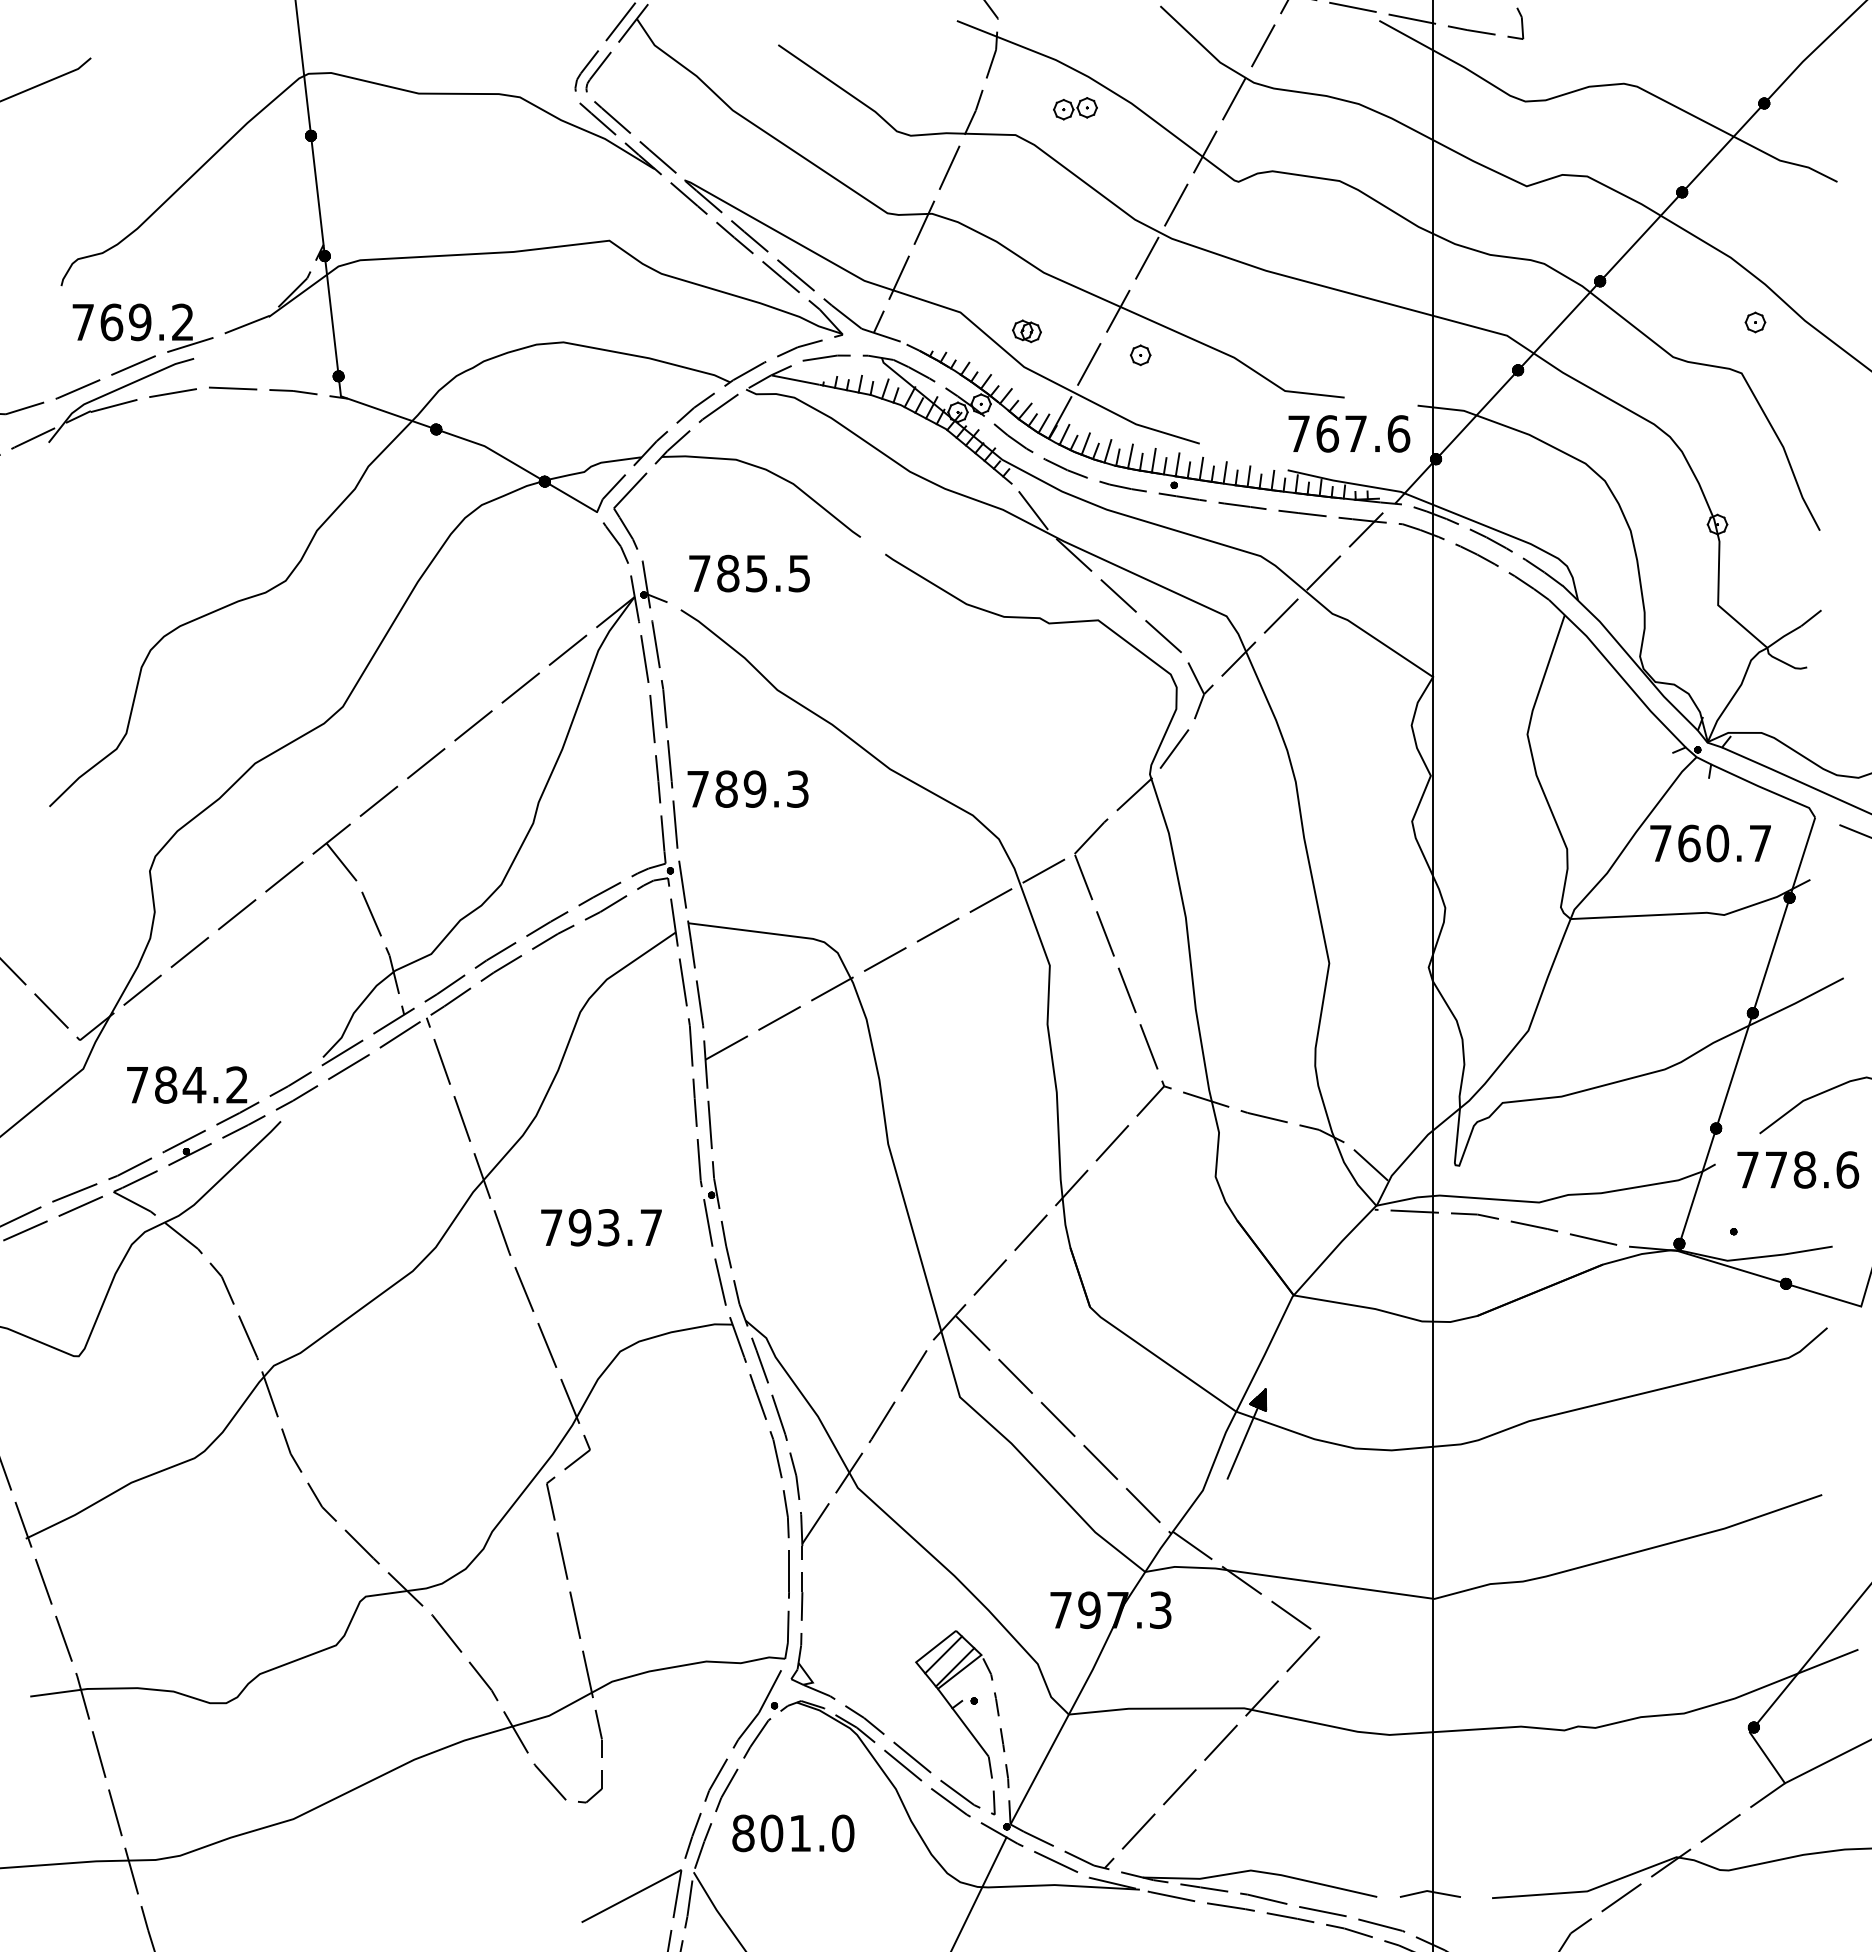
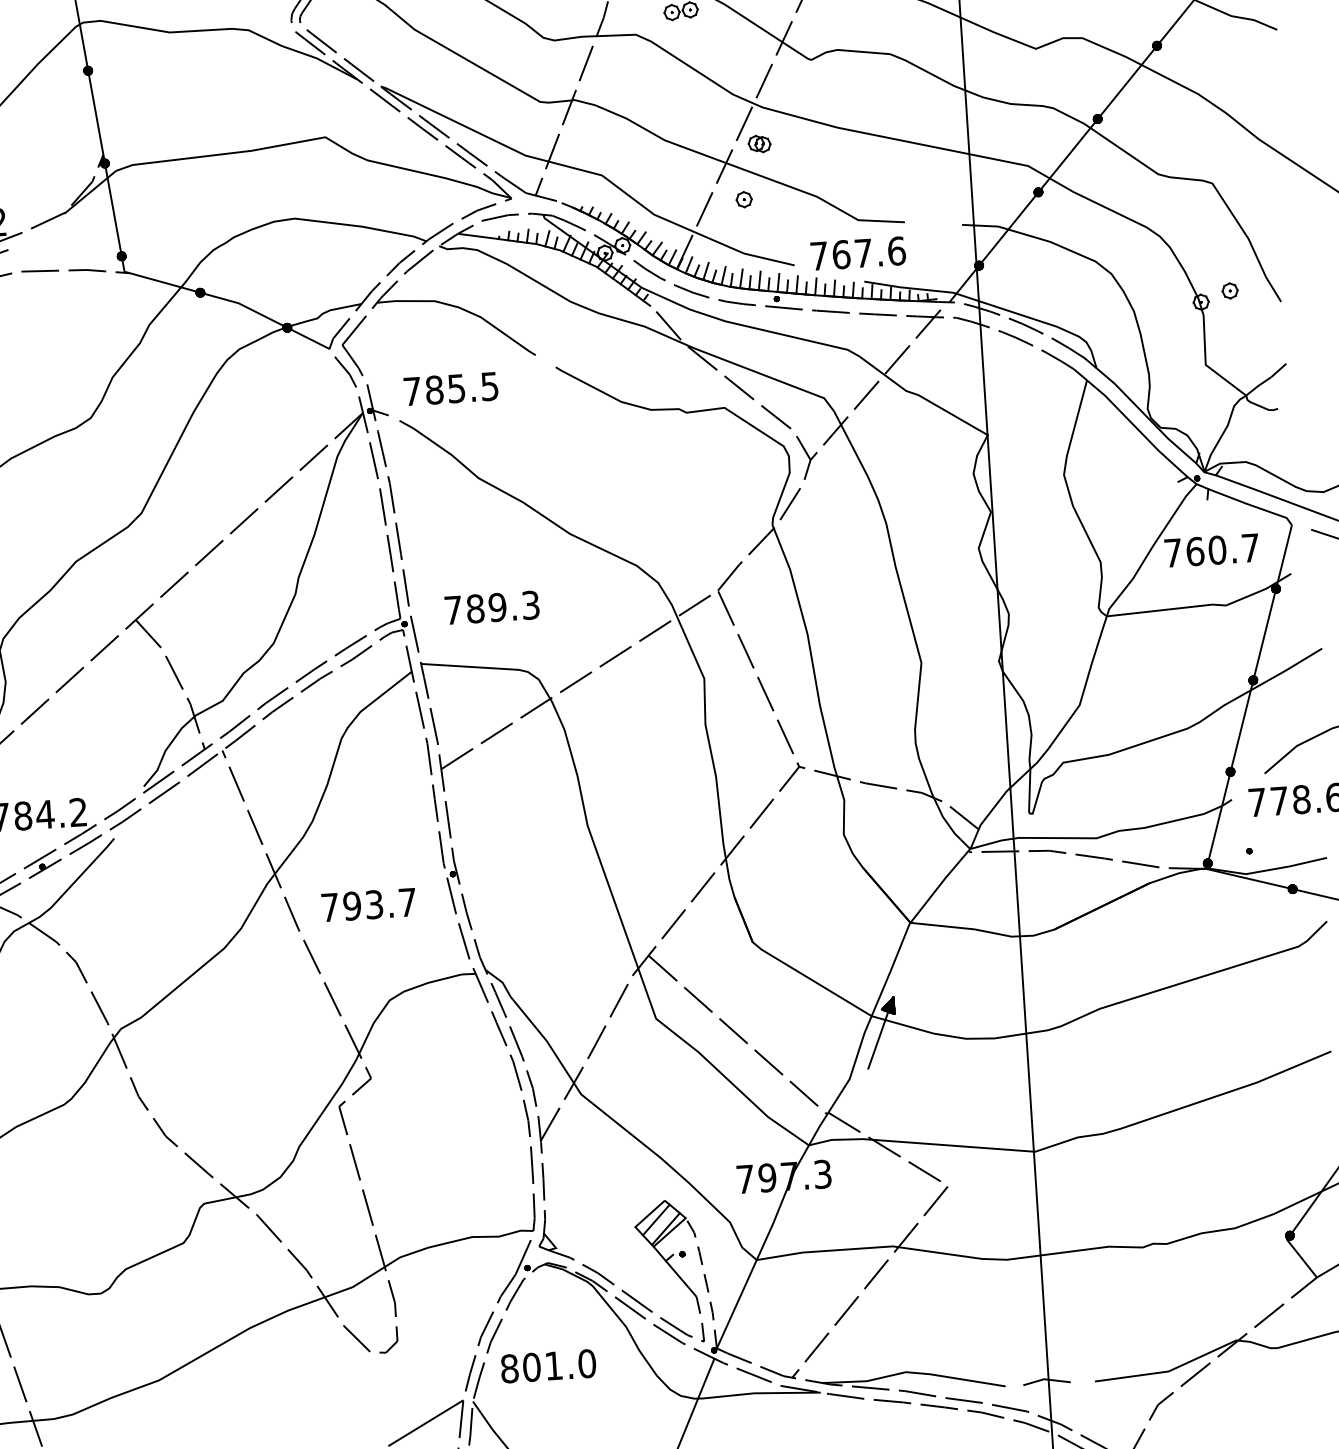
part: (1755, 322) -> (1230, 290), moved
part: (1026, 331) -> (759, 144), moved
text: (1349, 433) -> (858, 253), moved
text: (747, 788) -> (491, 607), moved

